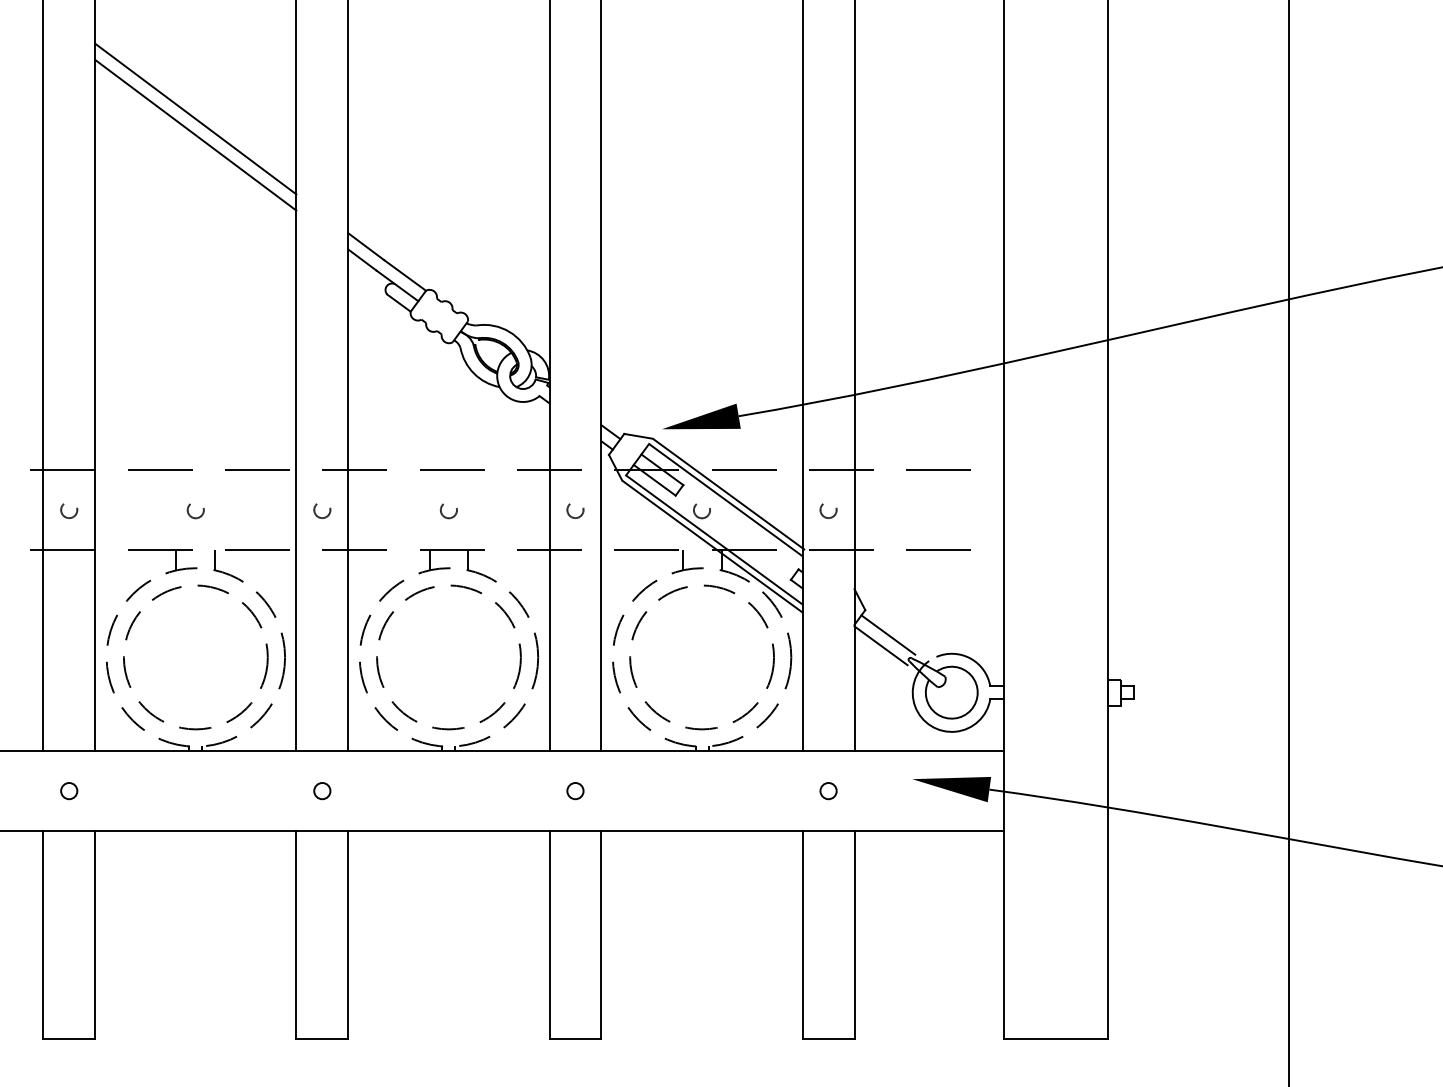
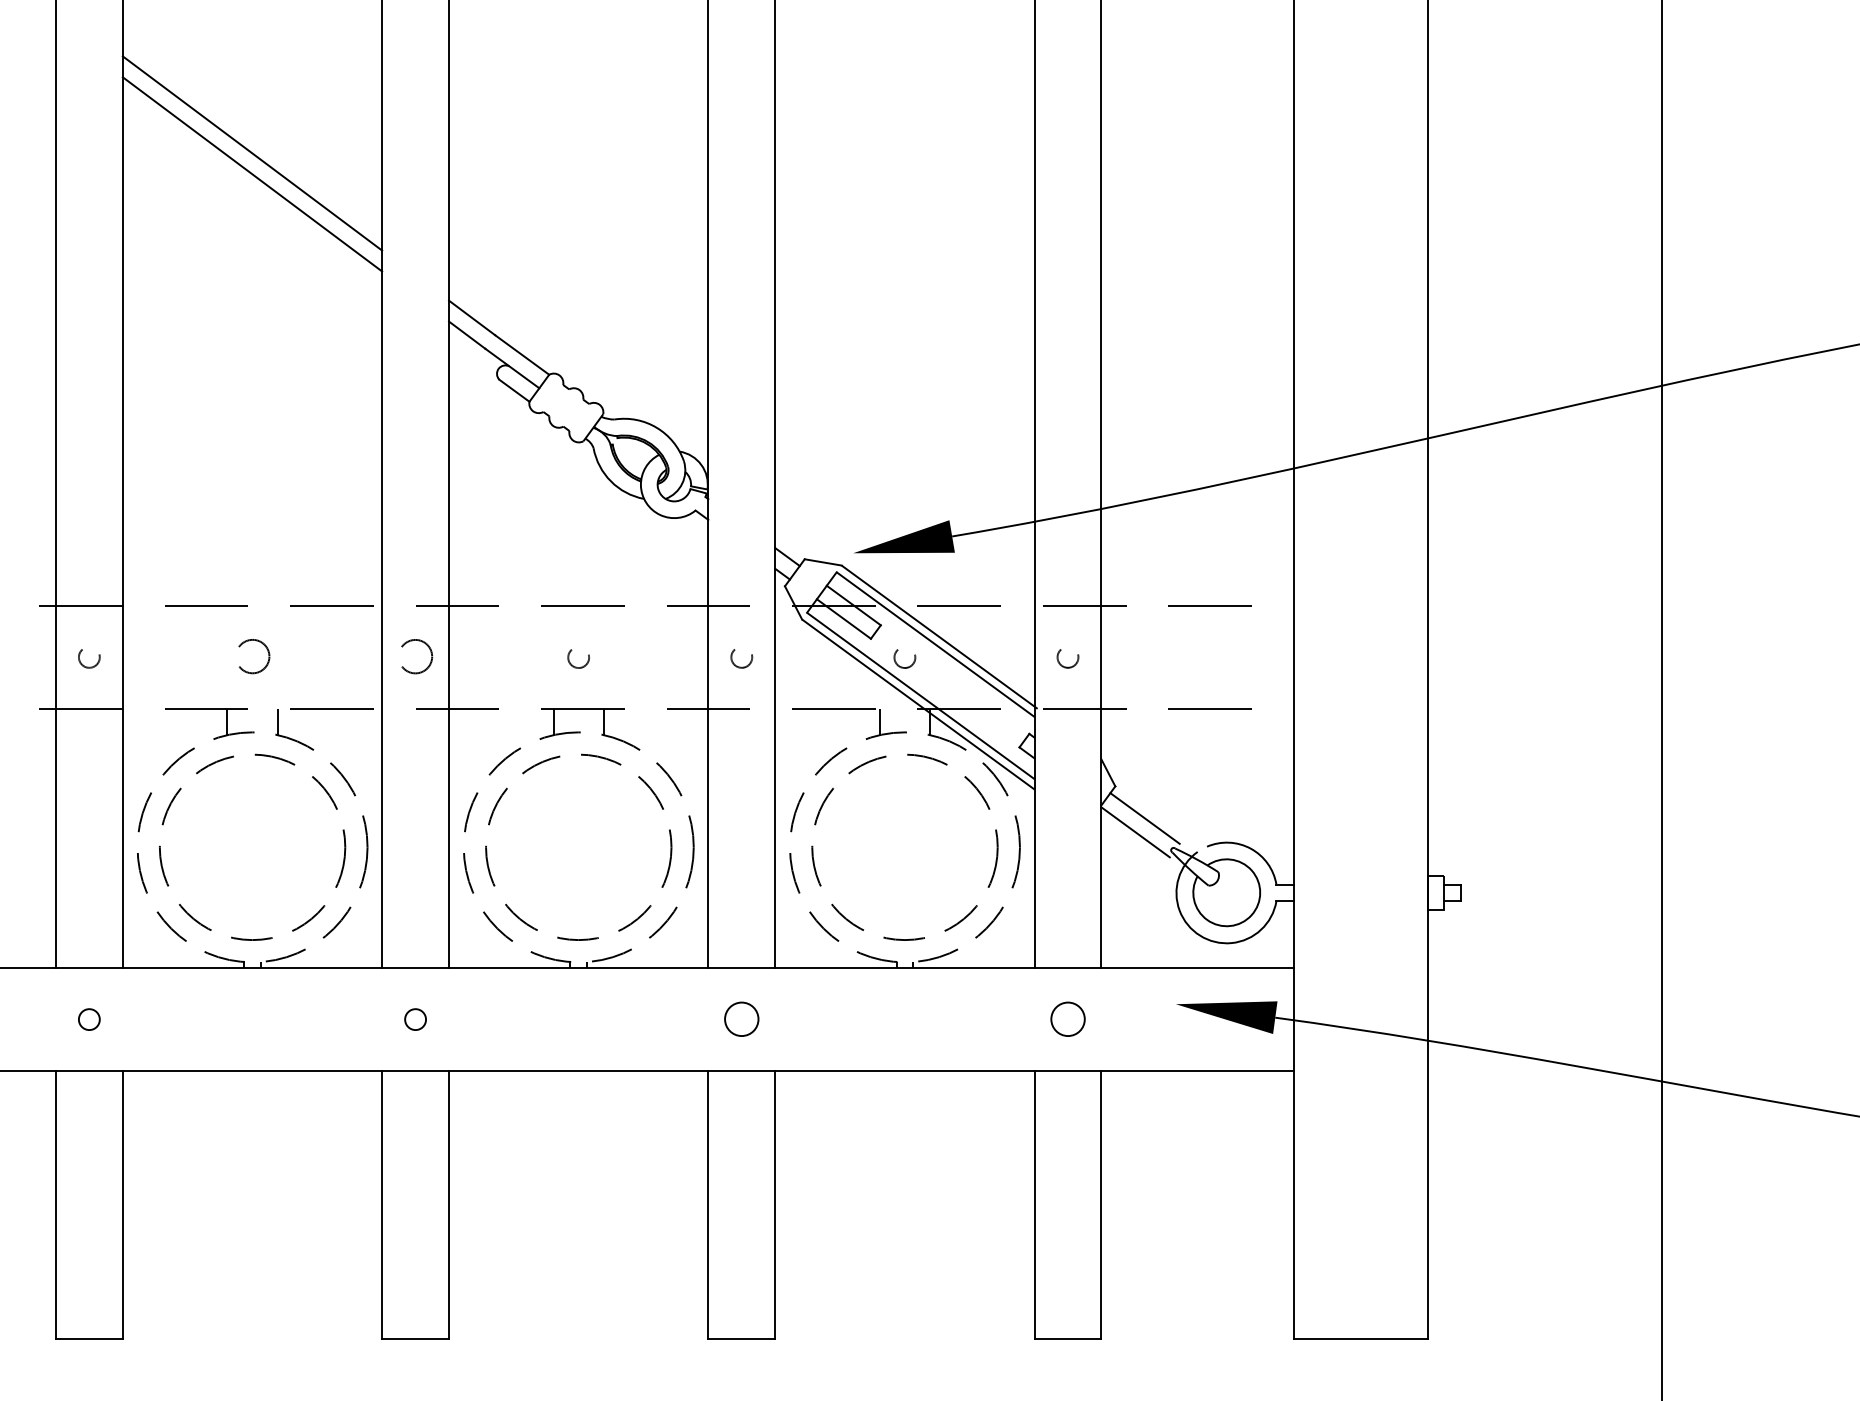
circle: (322, 510) -> (415, 657), size x1.6
circle: (195, 511) -> (252, 659), size x1.6
circle: (575, 791) -> (741, 1020), size x1.6
circle: (828, 791) -> (1067, 1020), size x1.6

